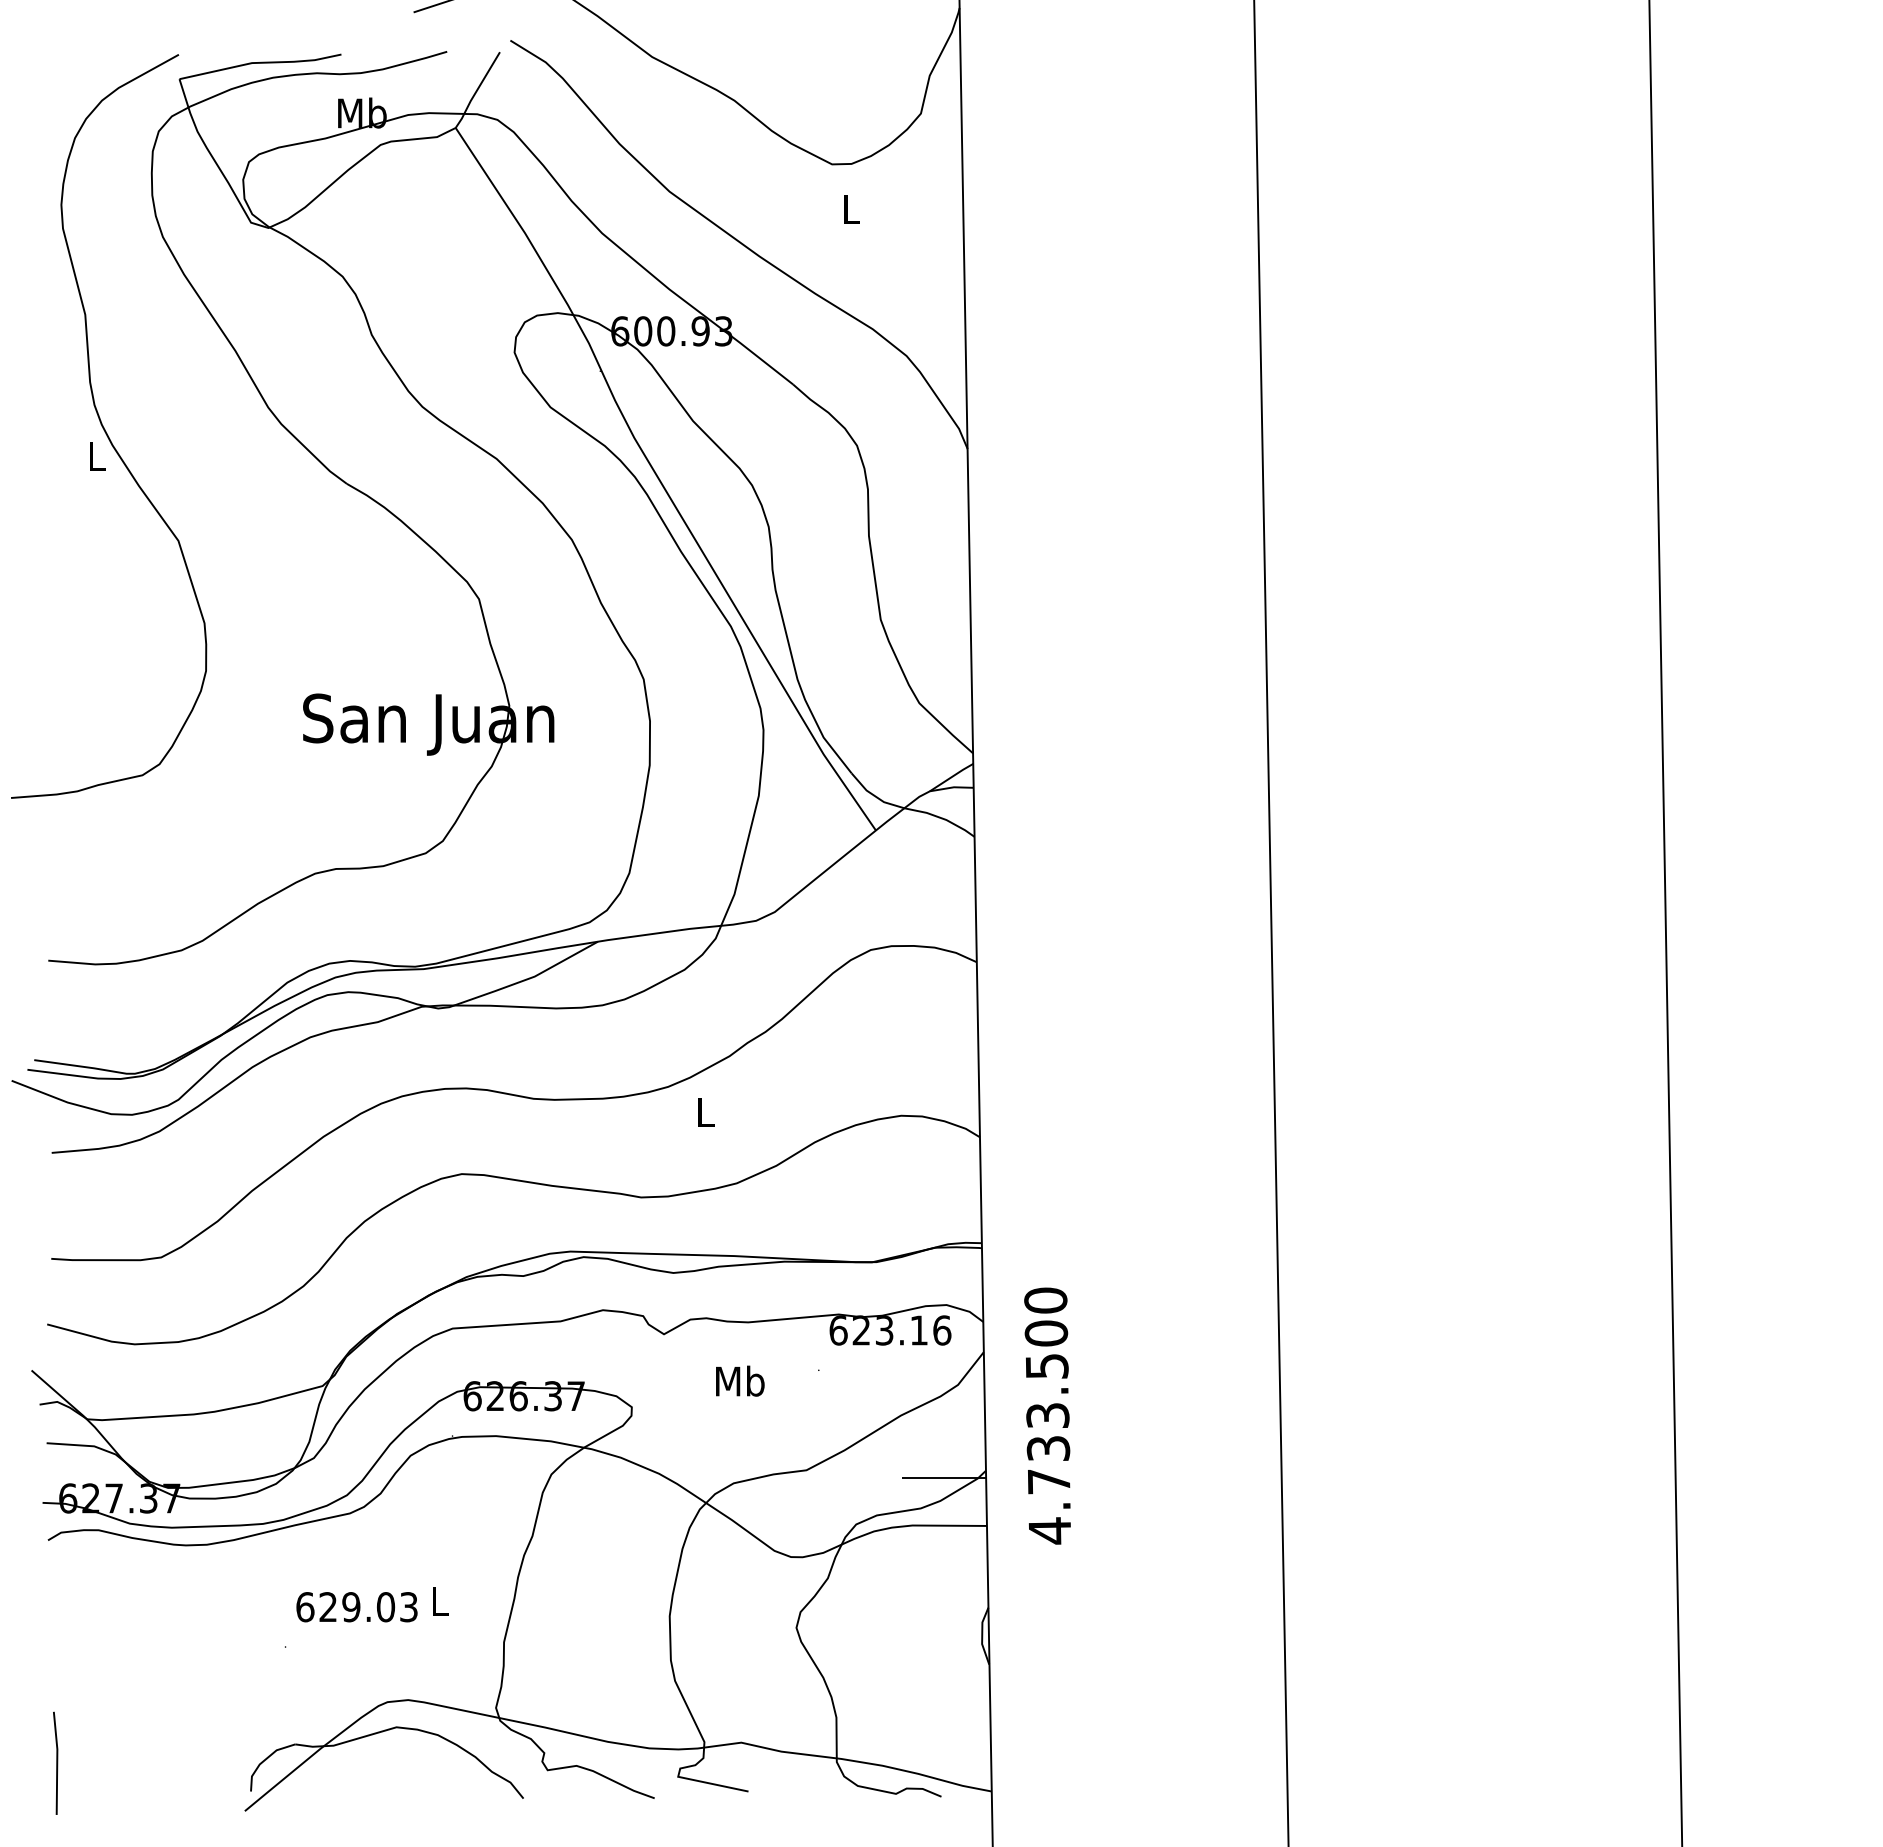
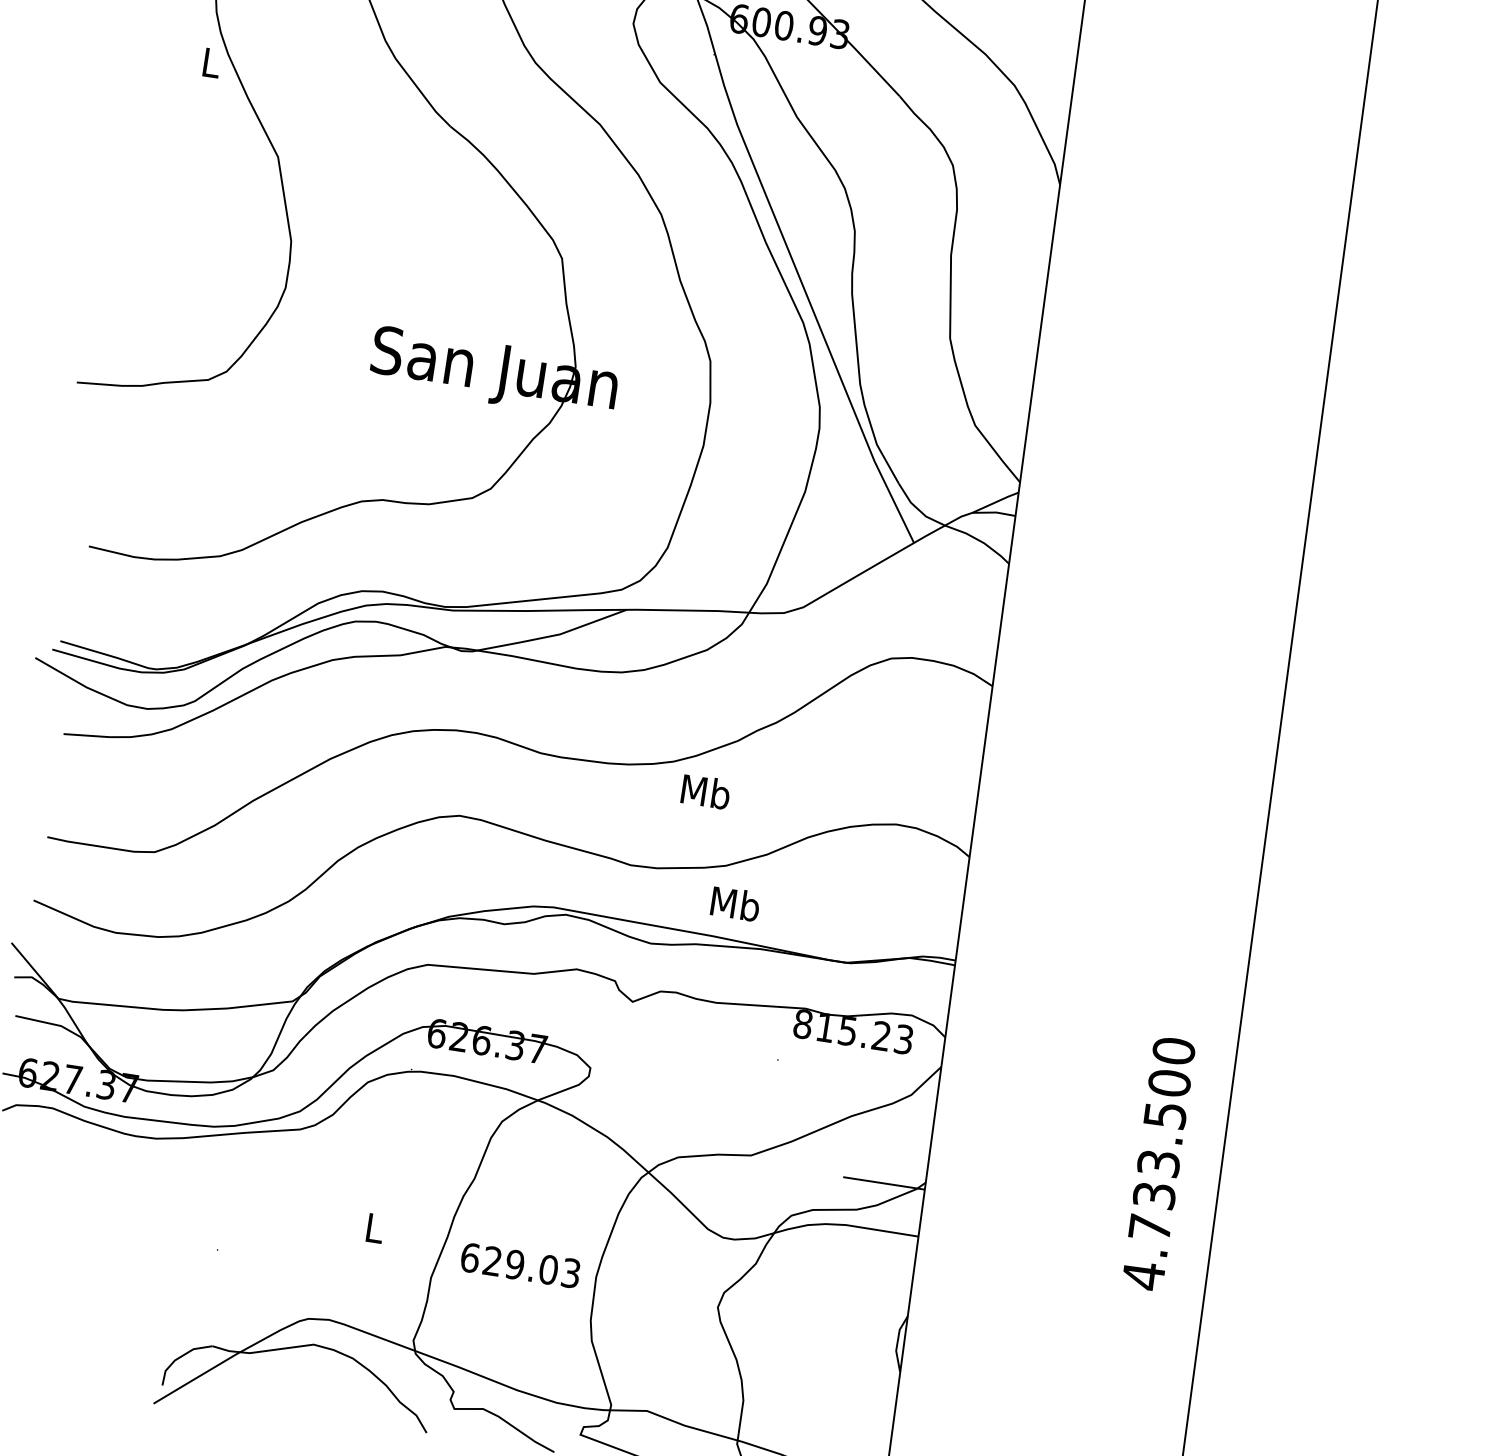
text: (705, 1111) -> (706, 791), L -> Mb
text: (890, 1330) -> (853, 1031), 623.16 -> 815.23
text: (740, 1380) -> (735, 903), moved
text: (1047, 1415) -> (1158, 1163), moved
text: (356, 1607) -> (520, 1265), moved

